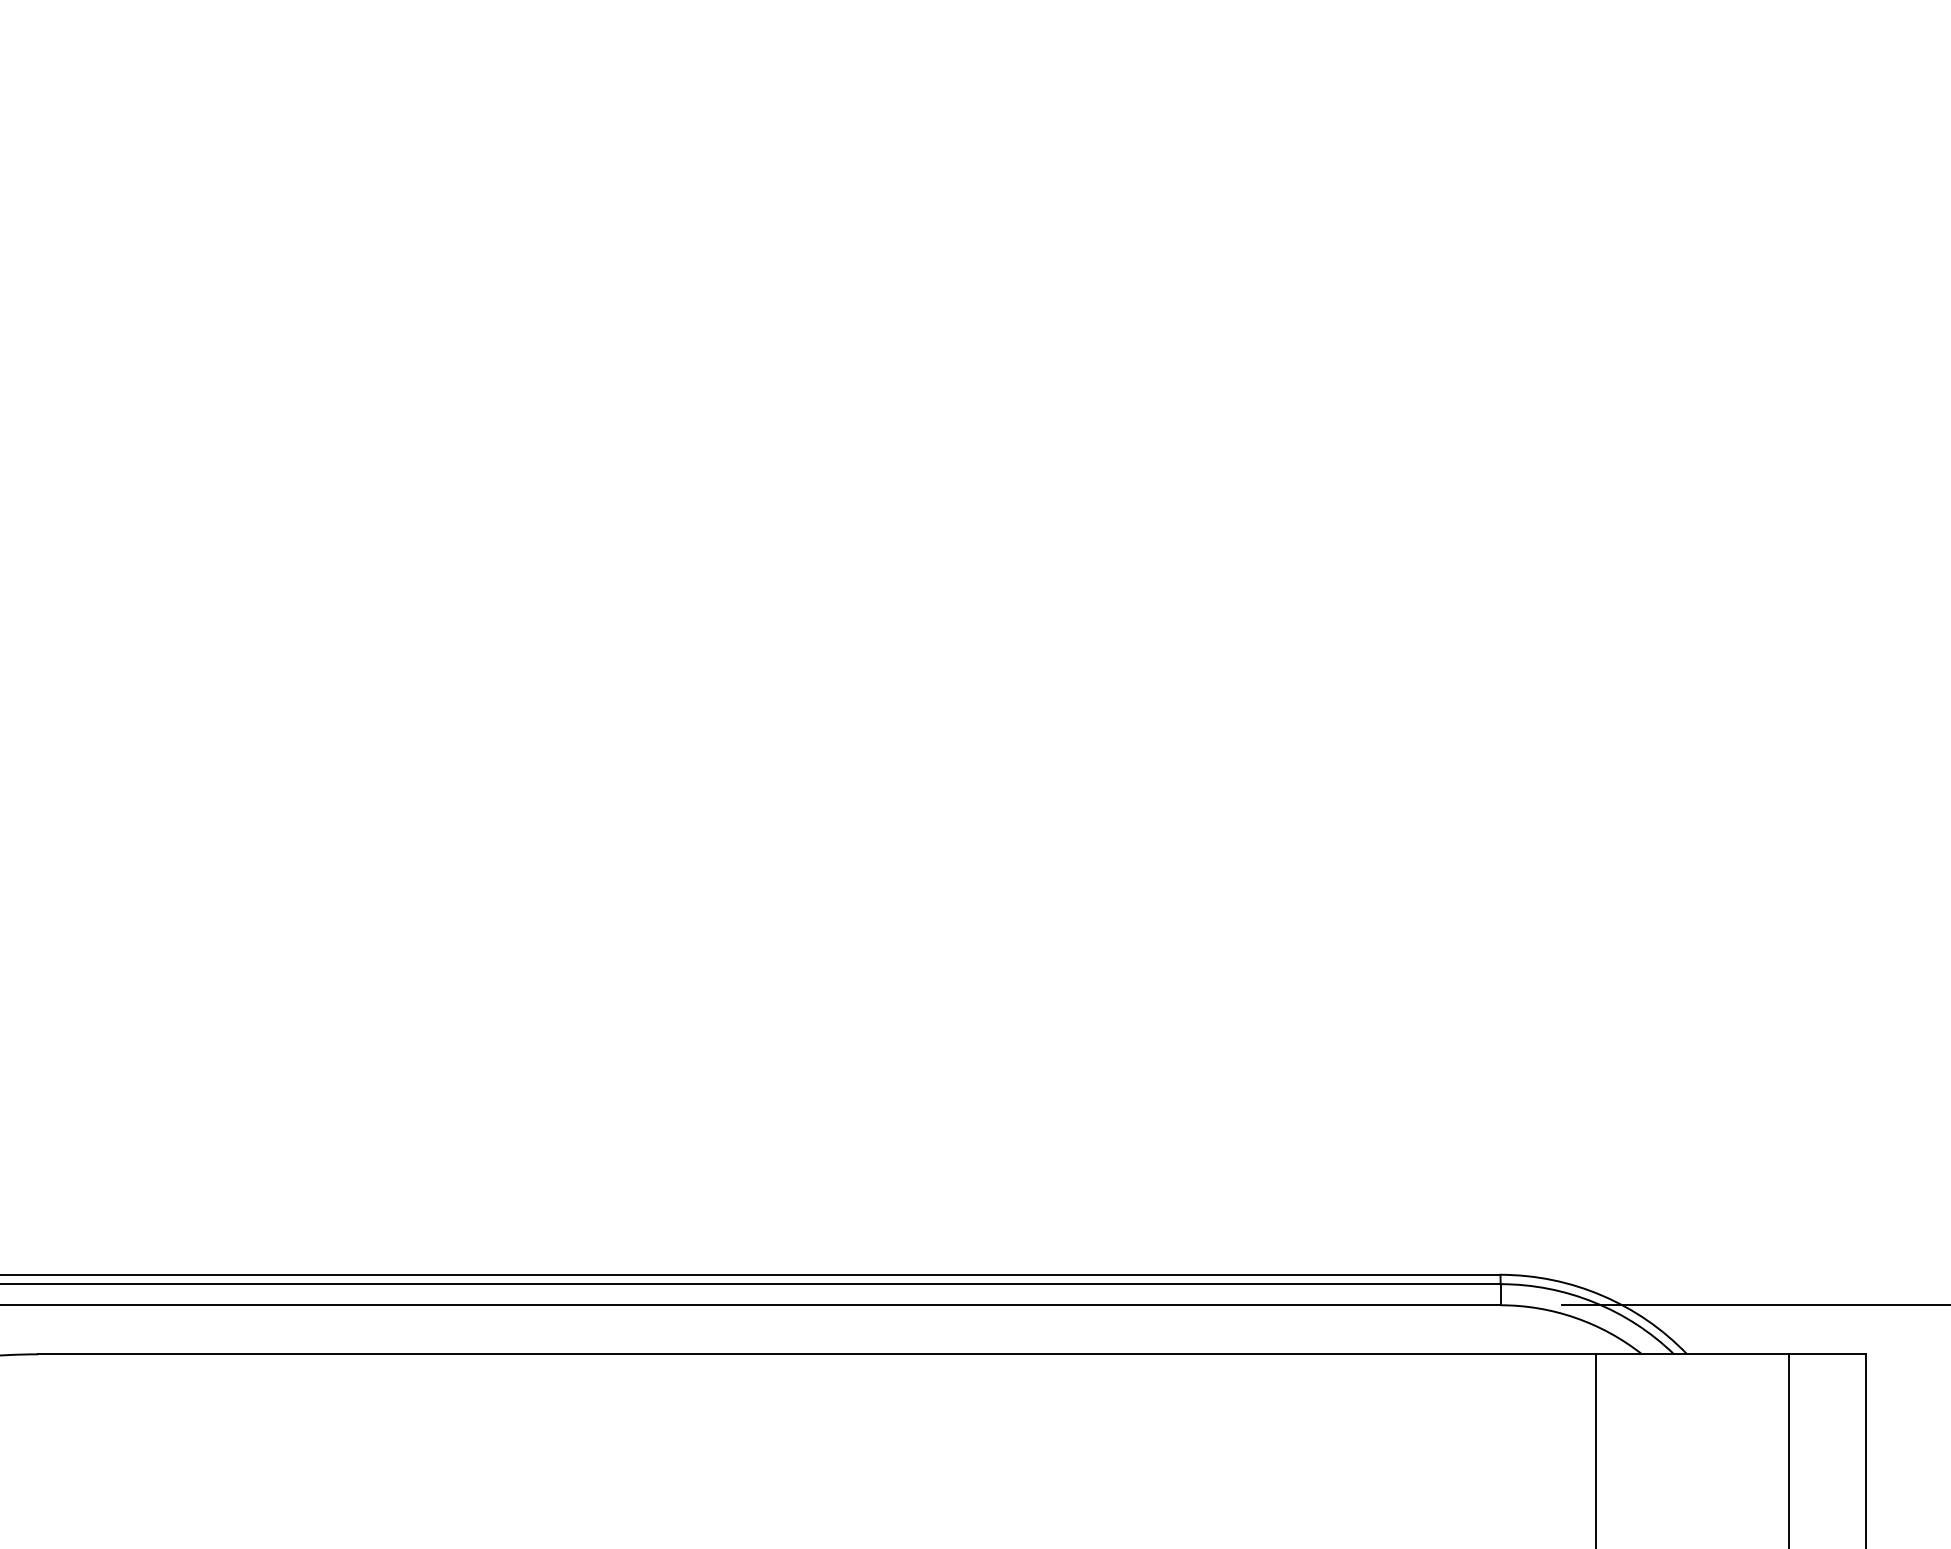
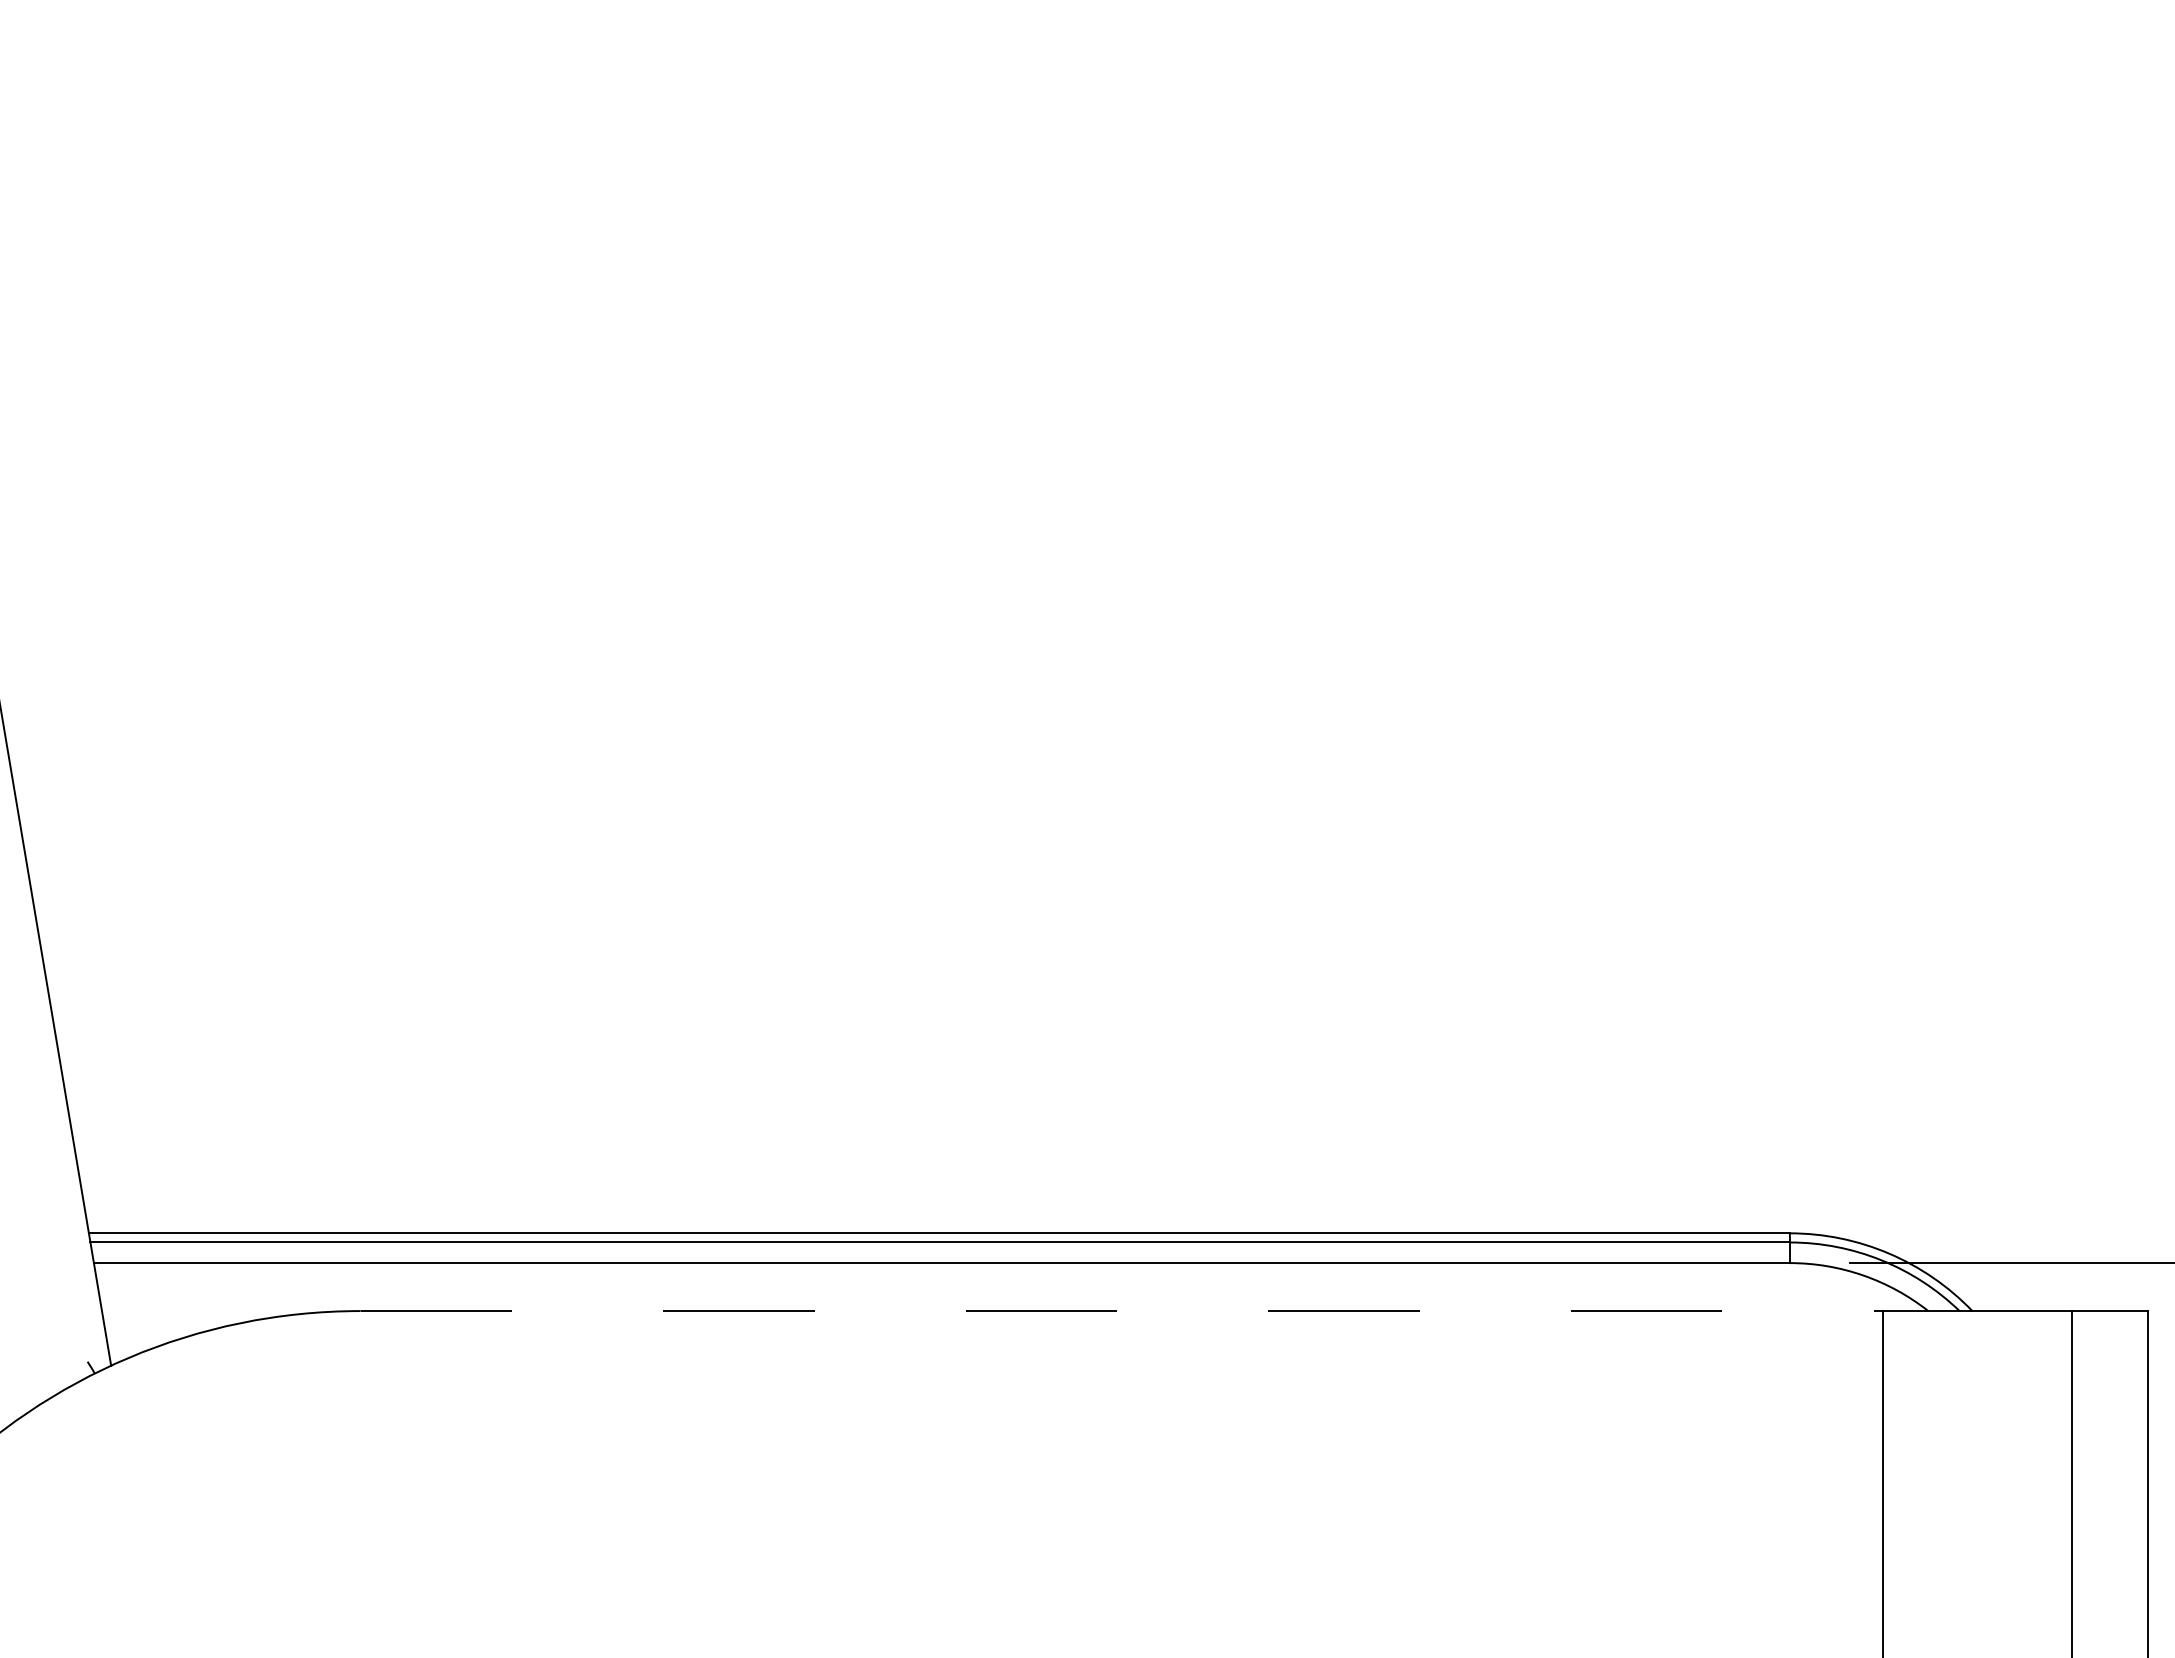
line: (817, 1354) -> (1122, 1311), solid -> dashed

